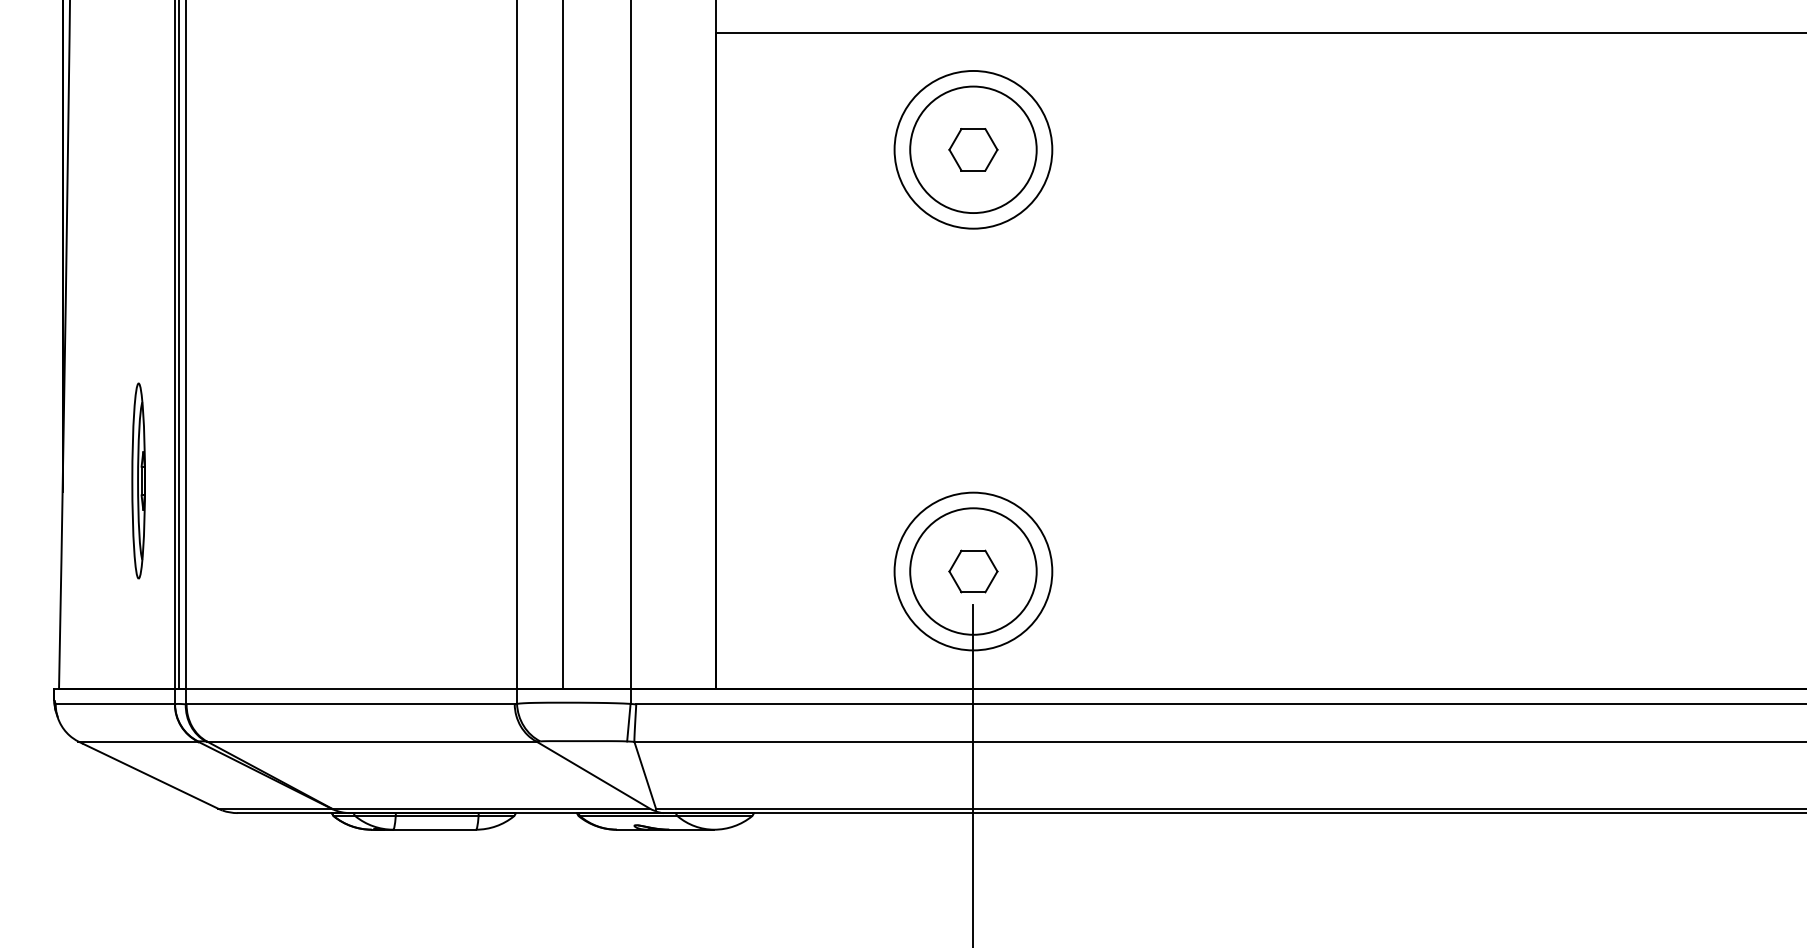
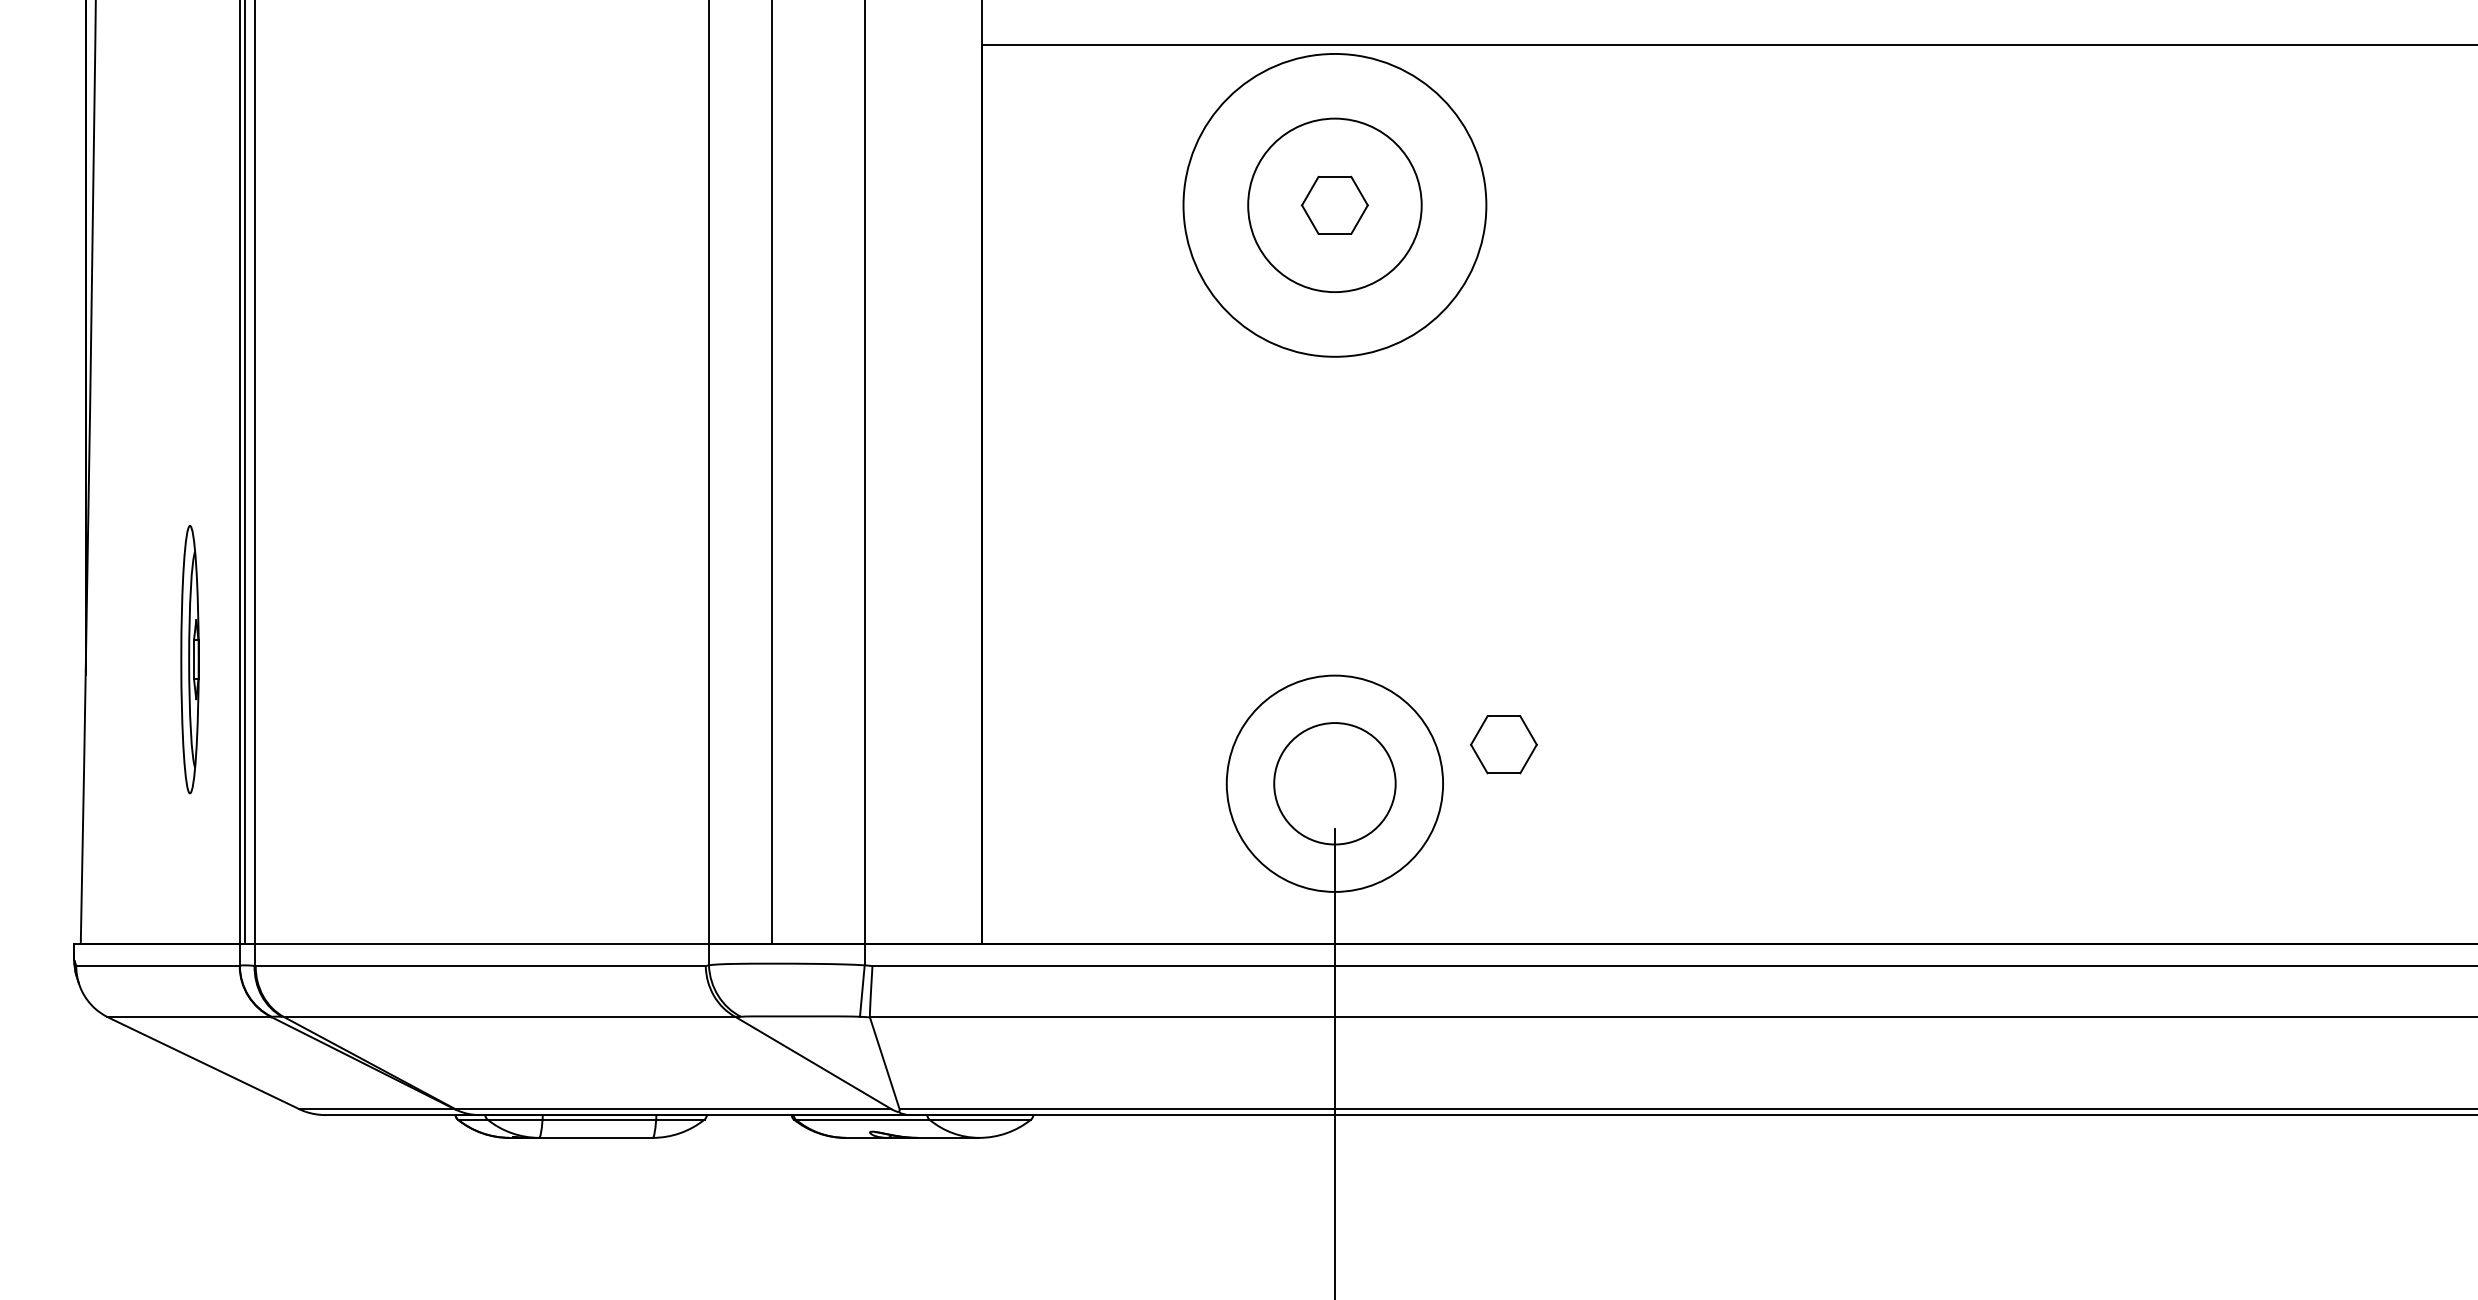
circle: (973, 149) -> (1334, 205), size x1.4
circle: (973, 571) -> (1334, 783), size x0.7
part: (973, 571) -> (1503, 744), moved

